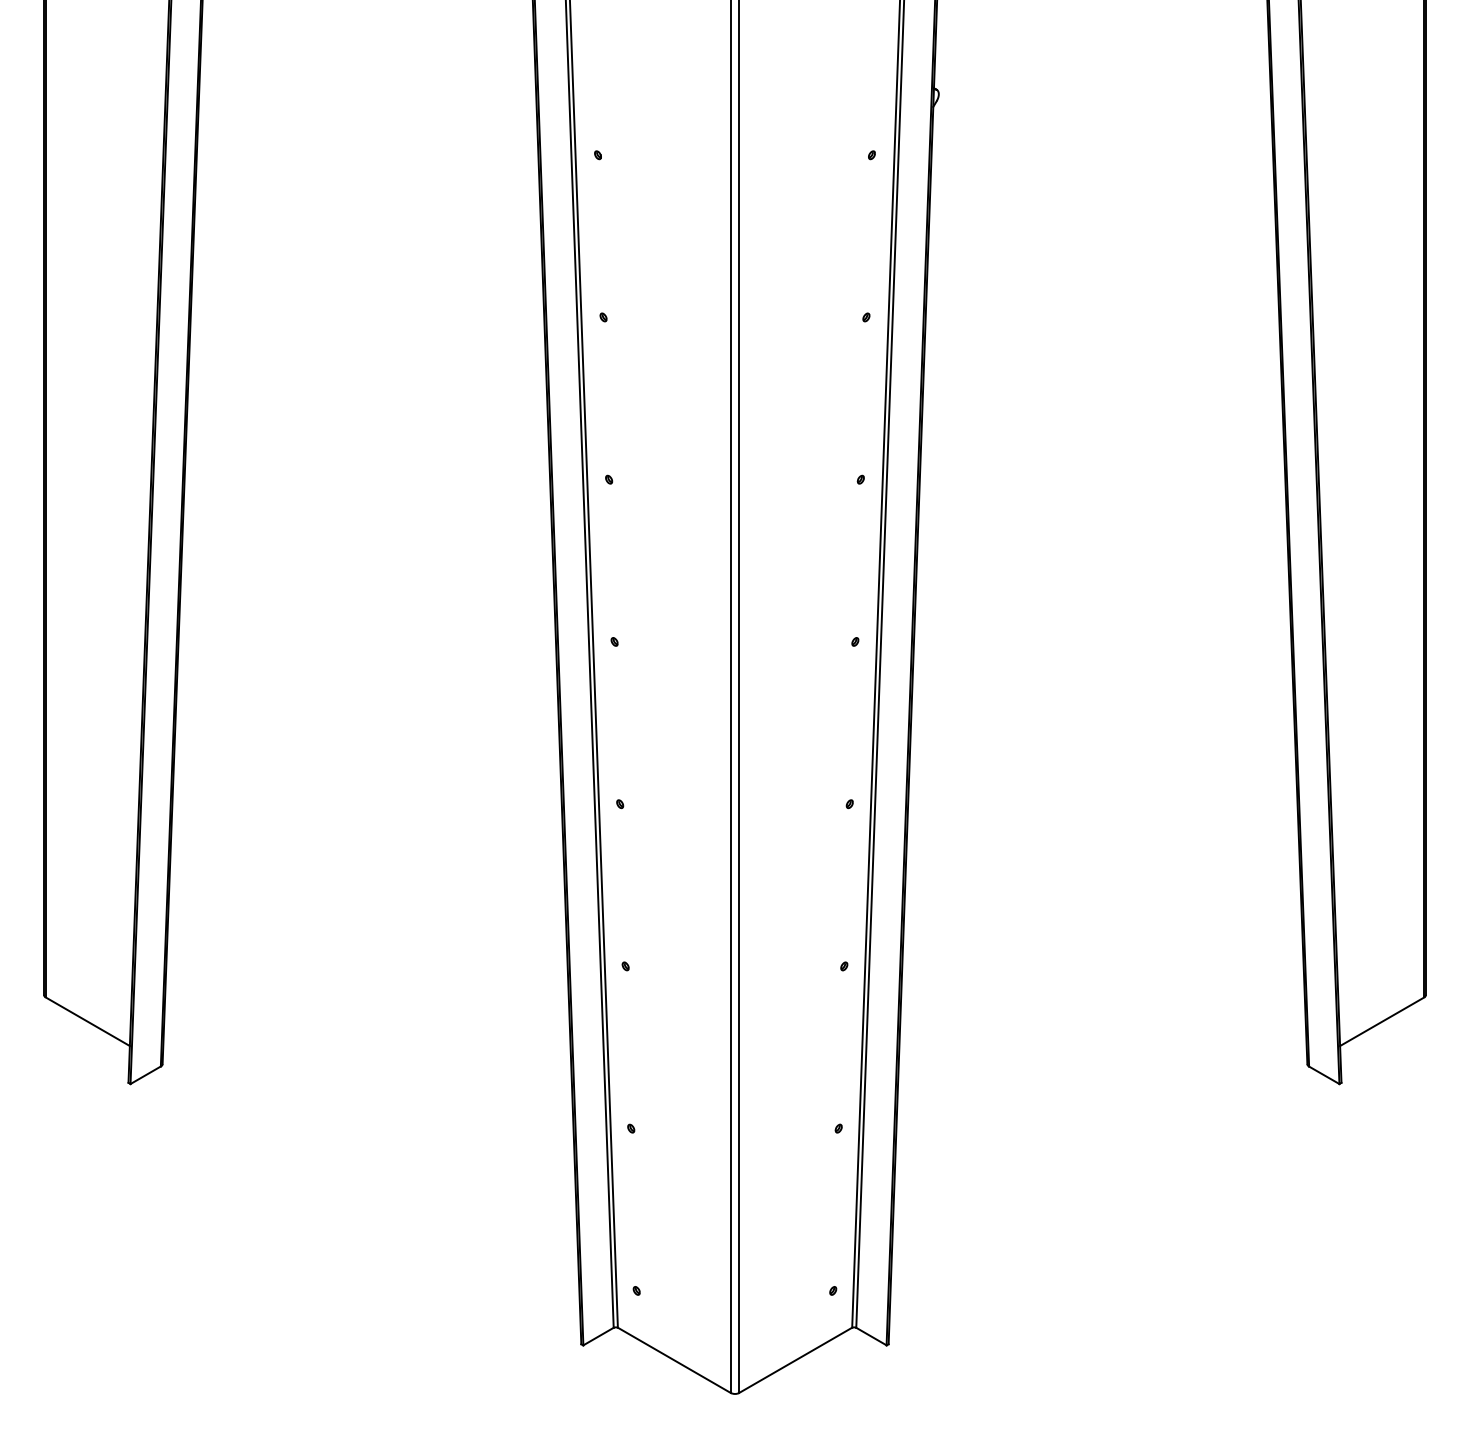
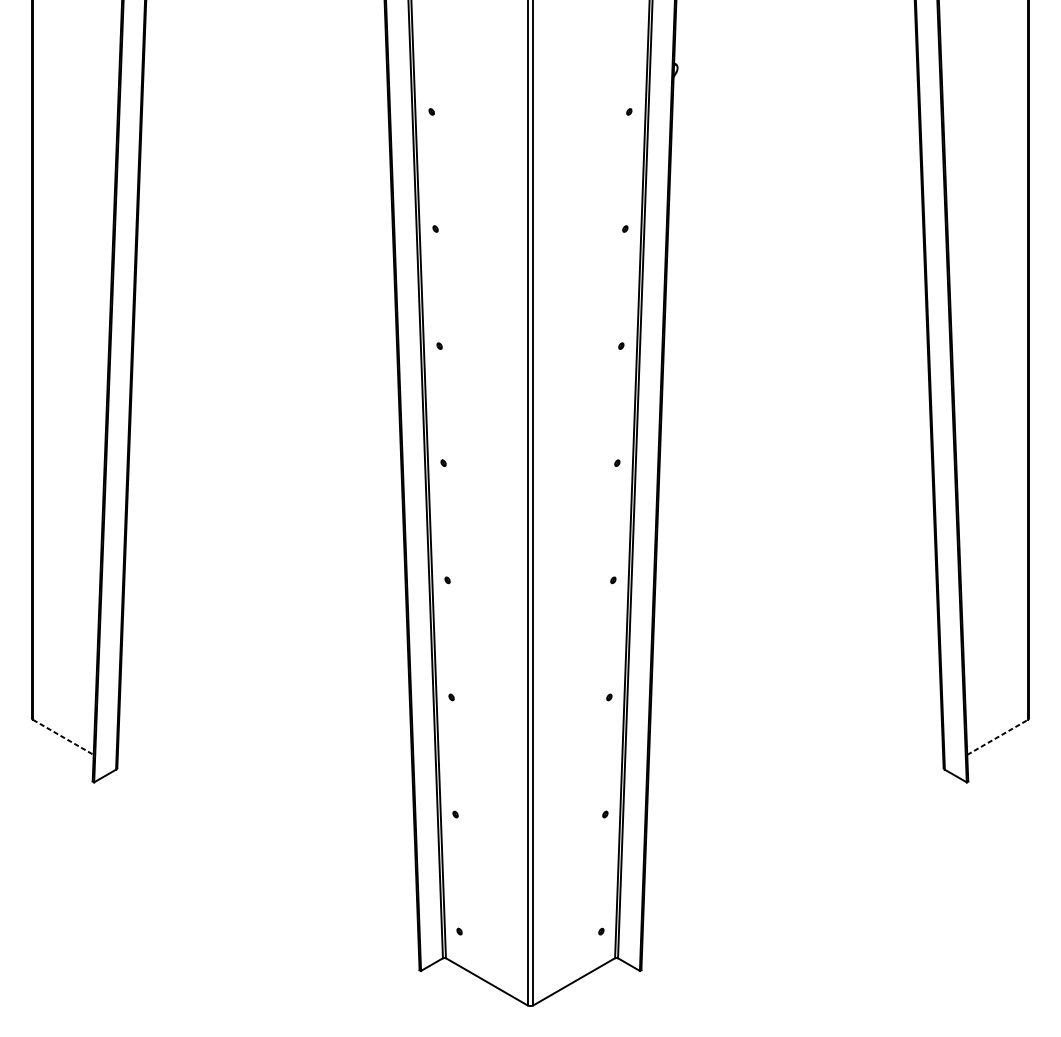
line: (87, 1021) -> (63, 737), solid -> dashed
line: (1382, 1021) -> (997, 737), solid -> dashed

